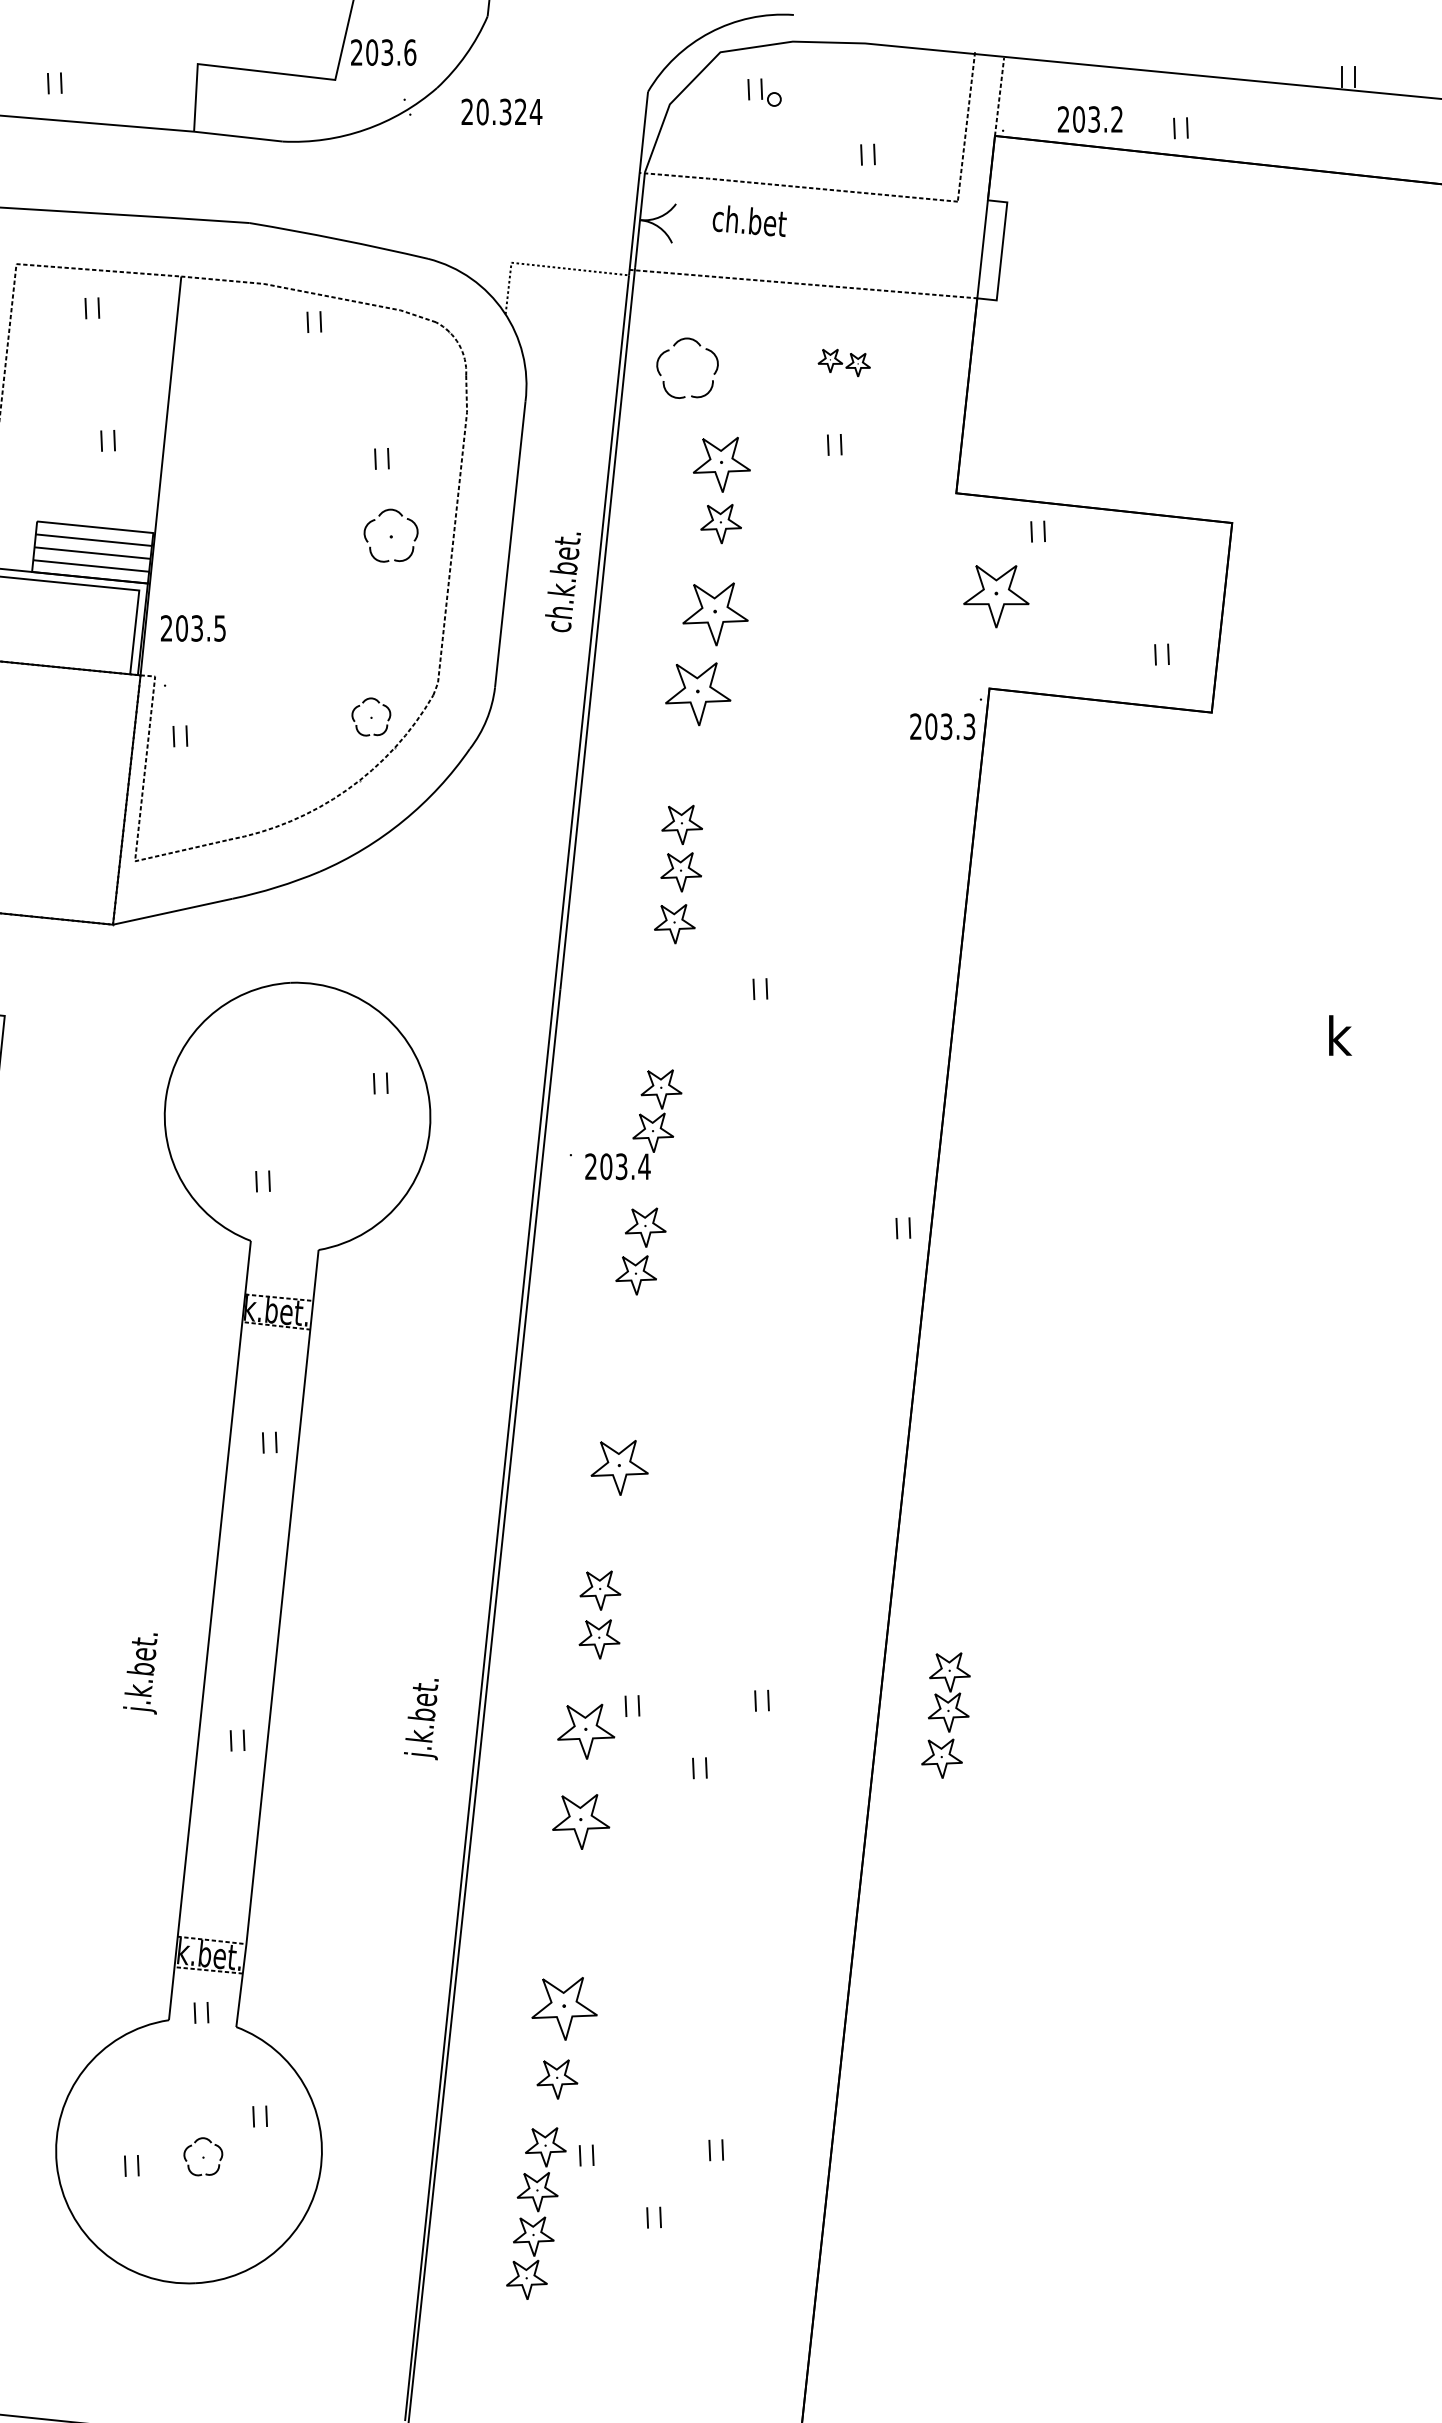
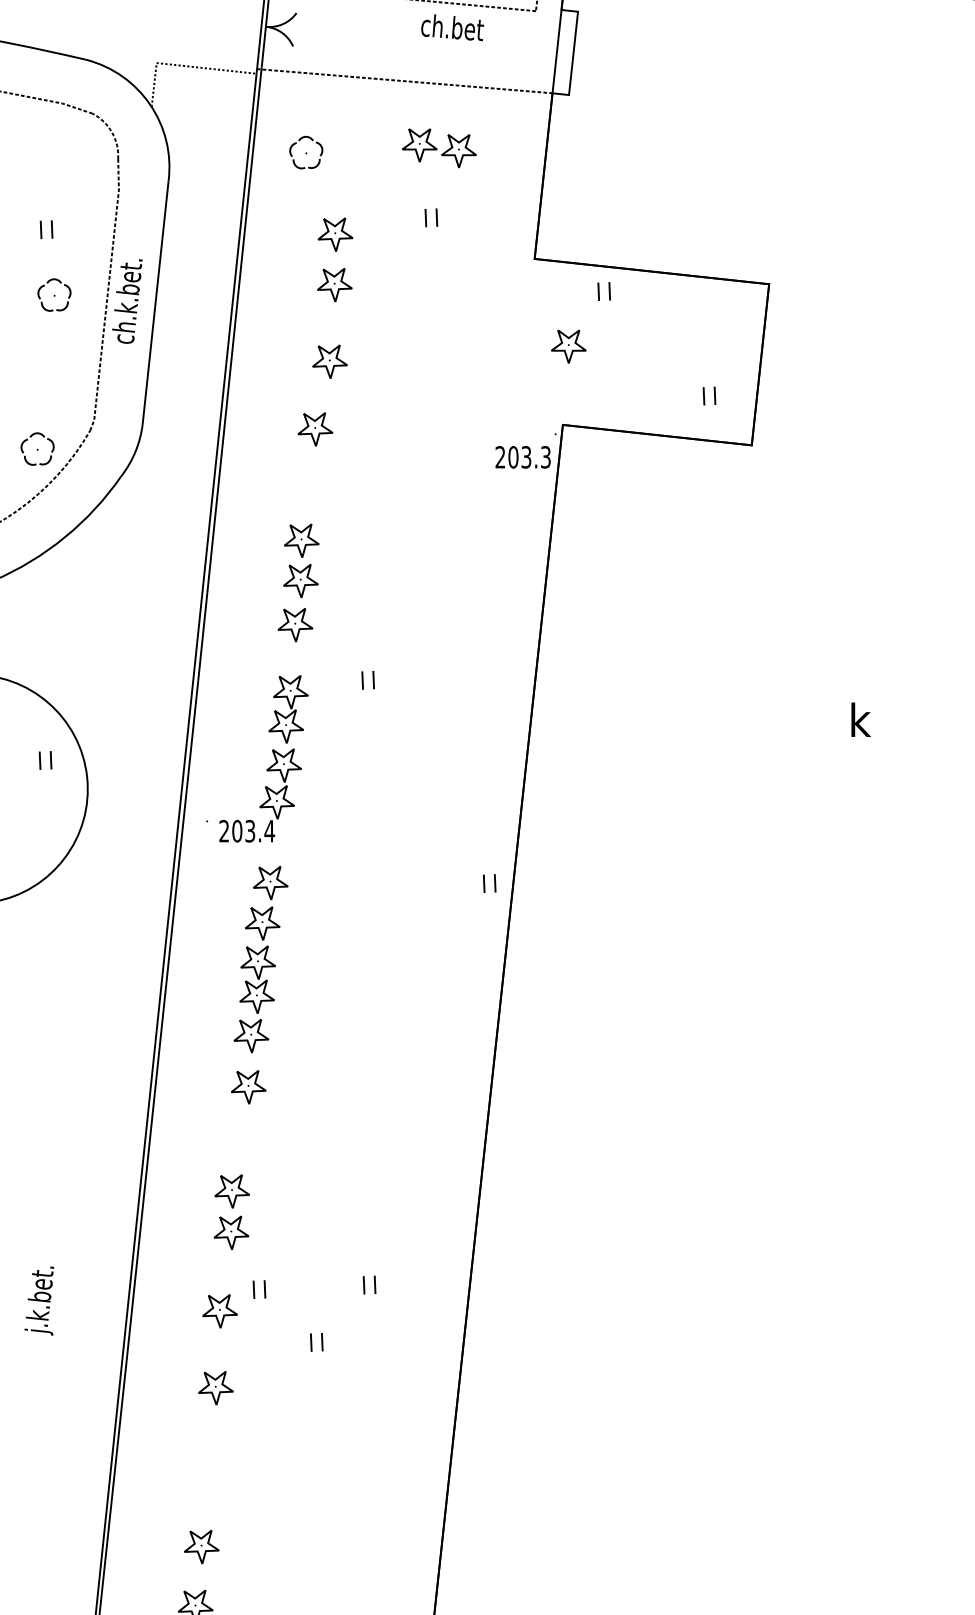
text: (749, 220) -> (452, 27), moved
part: (844, 362) -> (439, 147), size x1.67
part: (687, 367) -> (306, 152), size x0.62
part: (721, 464) -> (335, 234), size x0.71
part: (391, 535) -> (54, 294), size x0.71
text: (562, 582) -> (126, 301), moved
part: (996, 596) -> (568, 346), size x0.62
part: (715, 614) -> (330, 361), size x0.62
part: (698, 693) -> (315, 429), size x0.62
part: (666, 1023) -> (288, 709), added
part: (619, 1468) -> (248, 1087), size x0.71
part: (945, 1715) -> (254, 999), moved
text: (421, 1719) -> (39, 1300), moved
part: (585, 1731) -> (219, 1311), size x0.71
part: (581, 1822) -> (216, 1388), size x0.71
part: (564, 2009) -> (201, 1547), size x0.62

